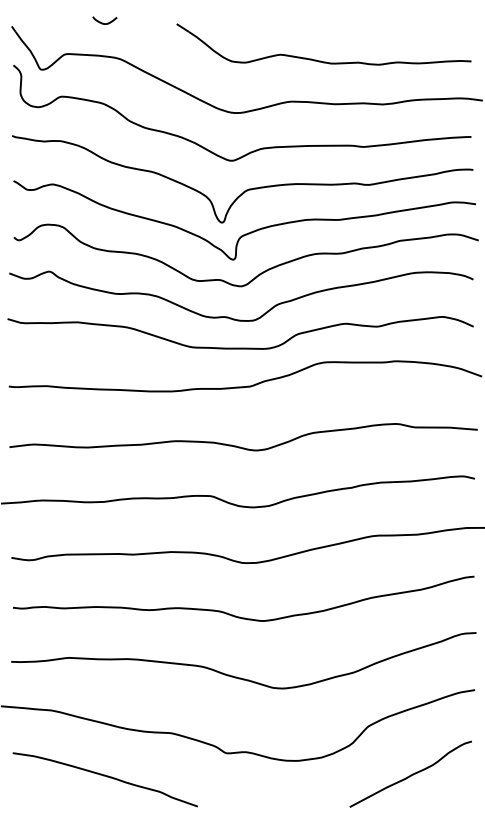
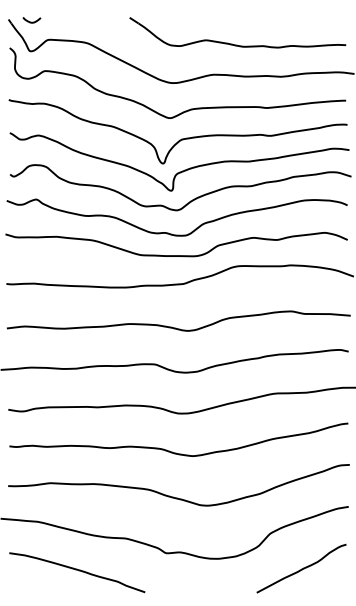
curve: (104, 22) -> (31, 21), moved

